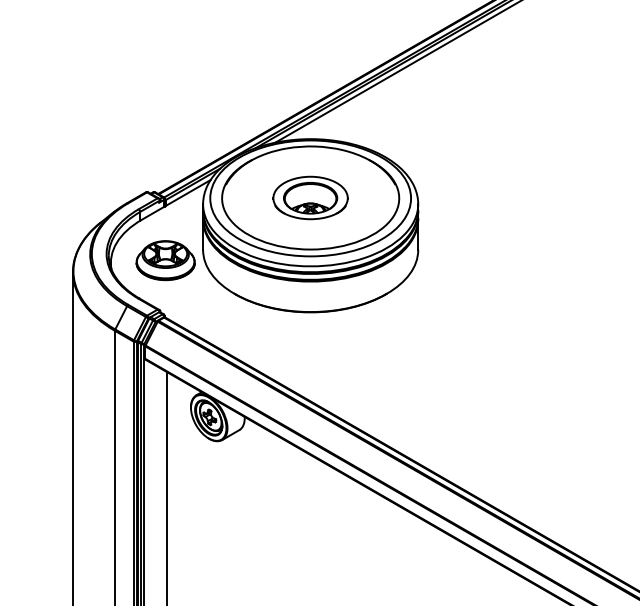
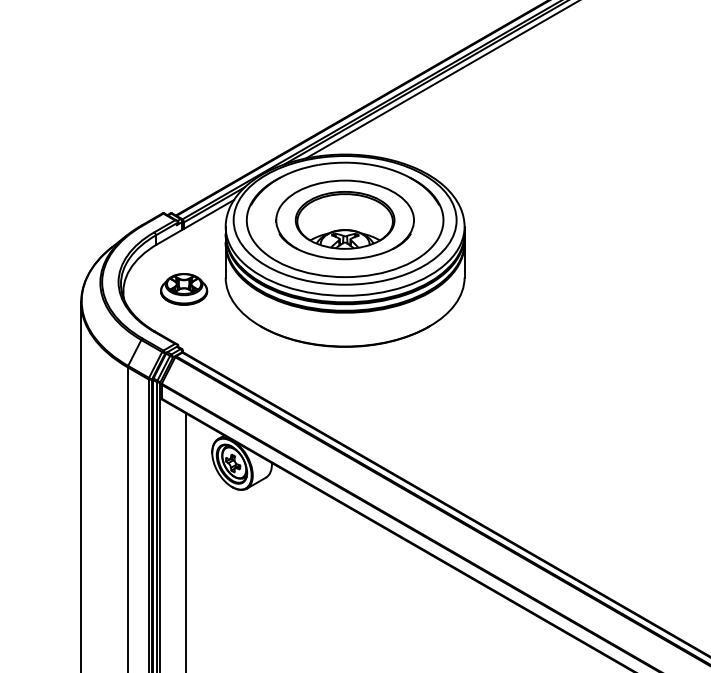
part: (310, 197) -> (344, 219), size x1.67
part: (165, 260) -> (183, 289), size x0.71

